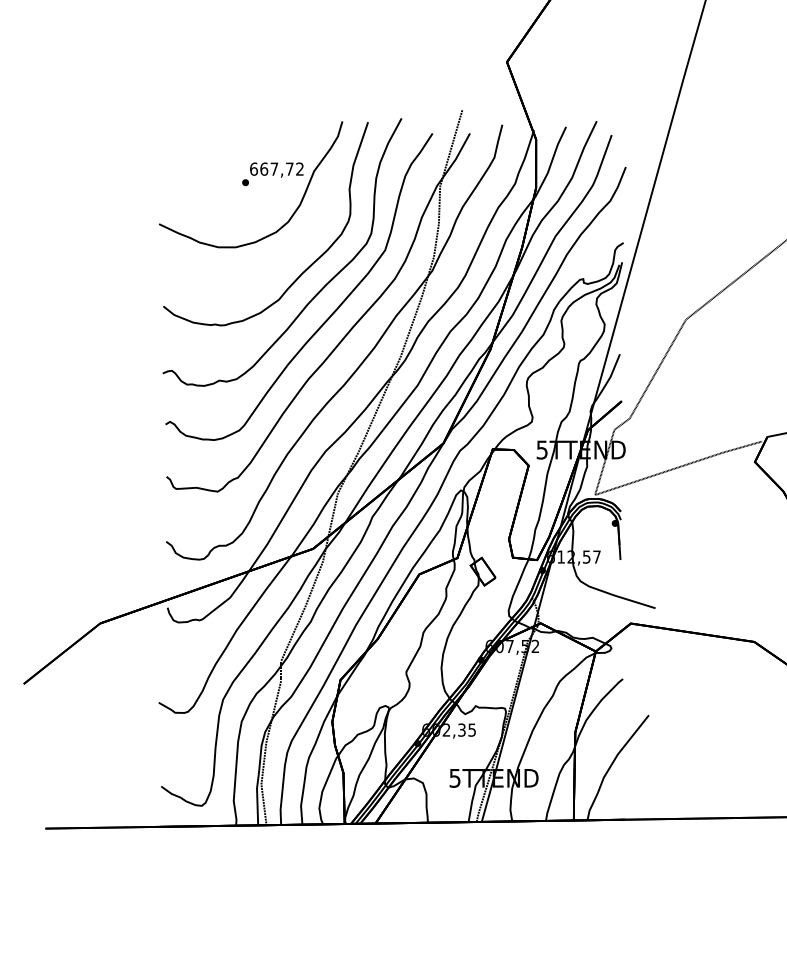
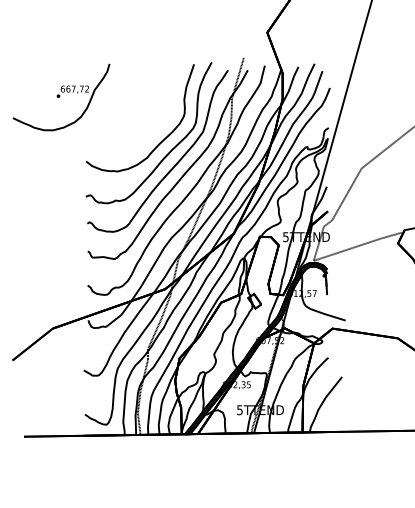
part: (251, 185) -> (61, 97), moved

